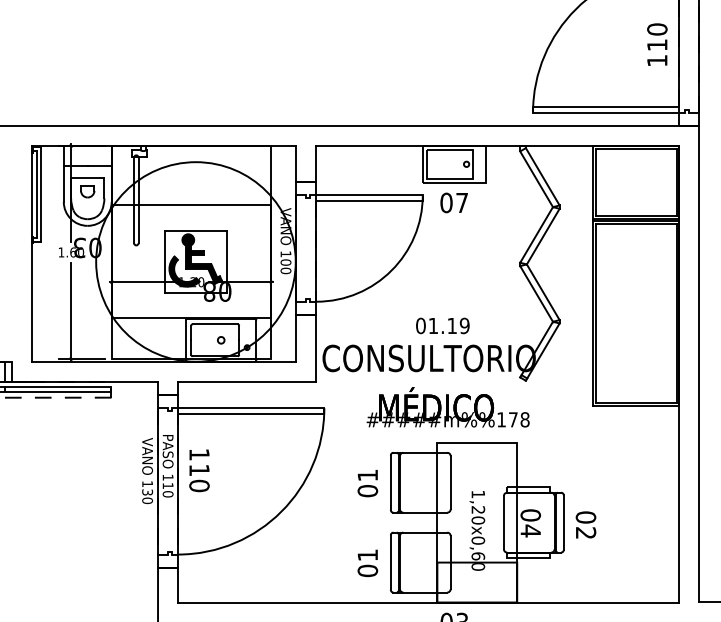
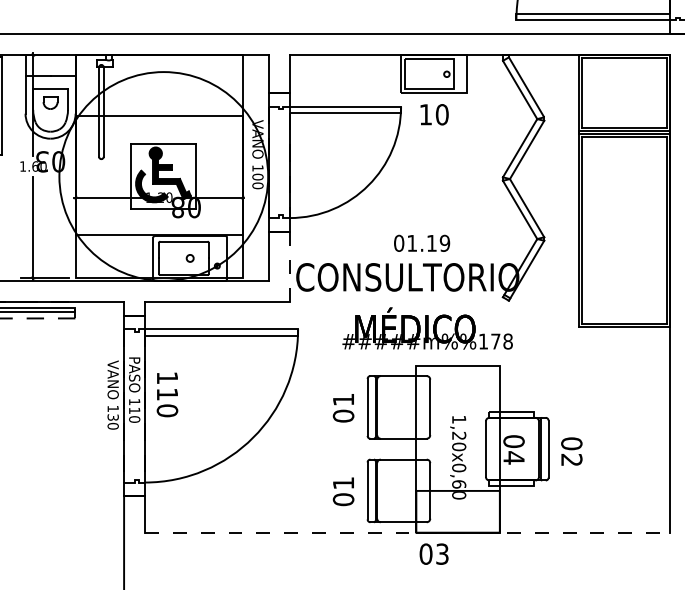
text: (454, 202) -> (434, 114), 07 -> 10
line: (316, 347) -> (289, 265), solid -> dashed
line: (428, 602) -> (407, 532), solid -> dashed

